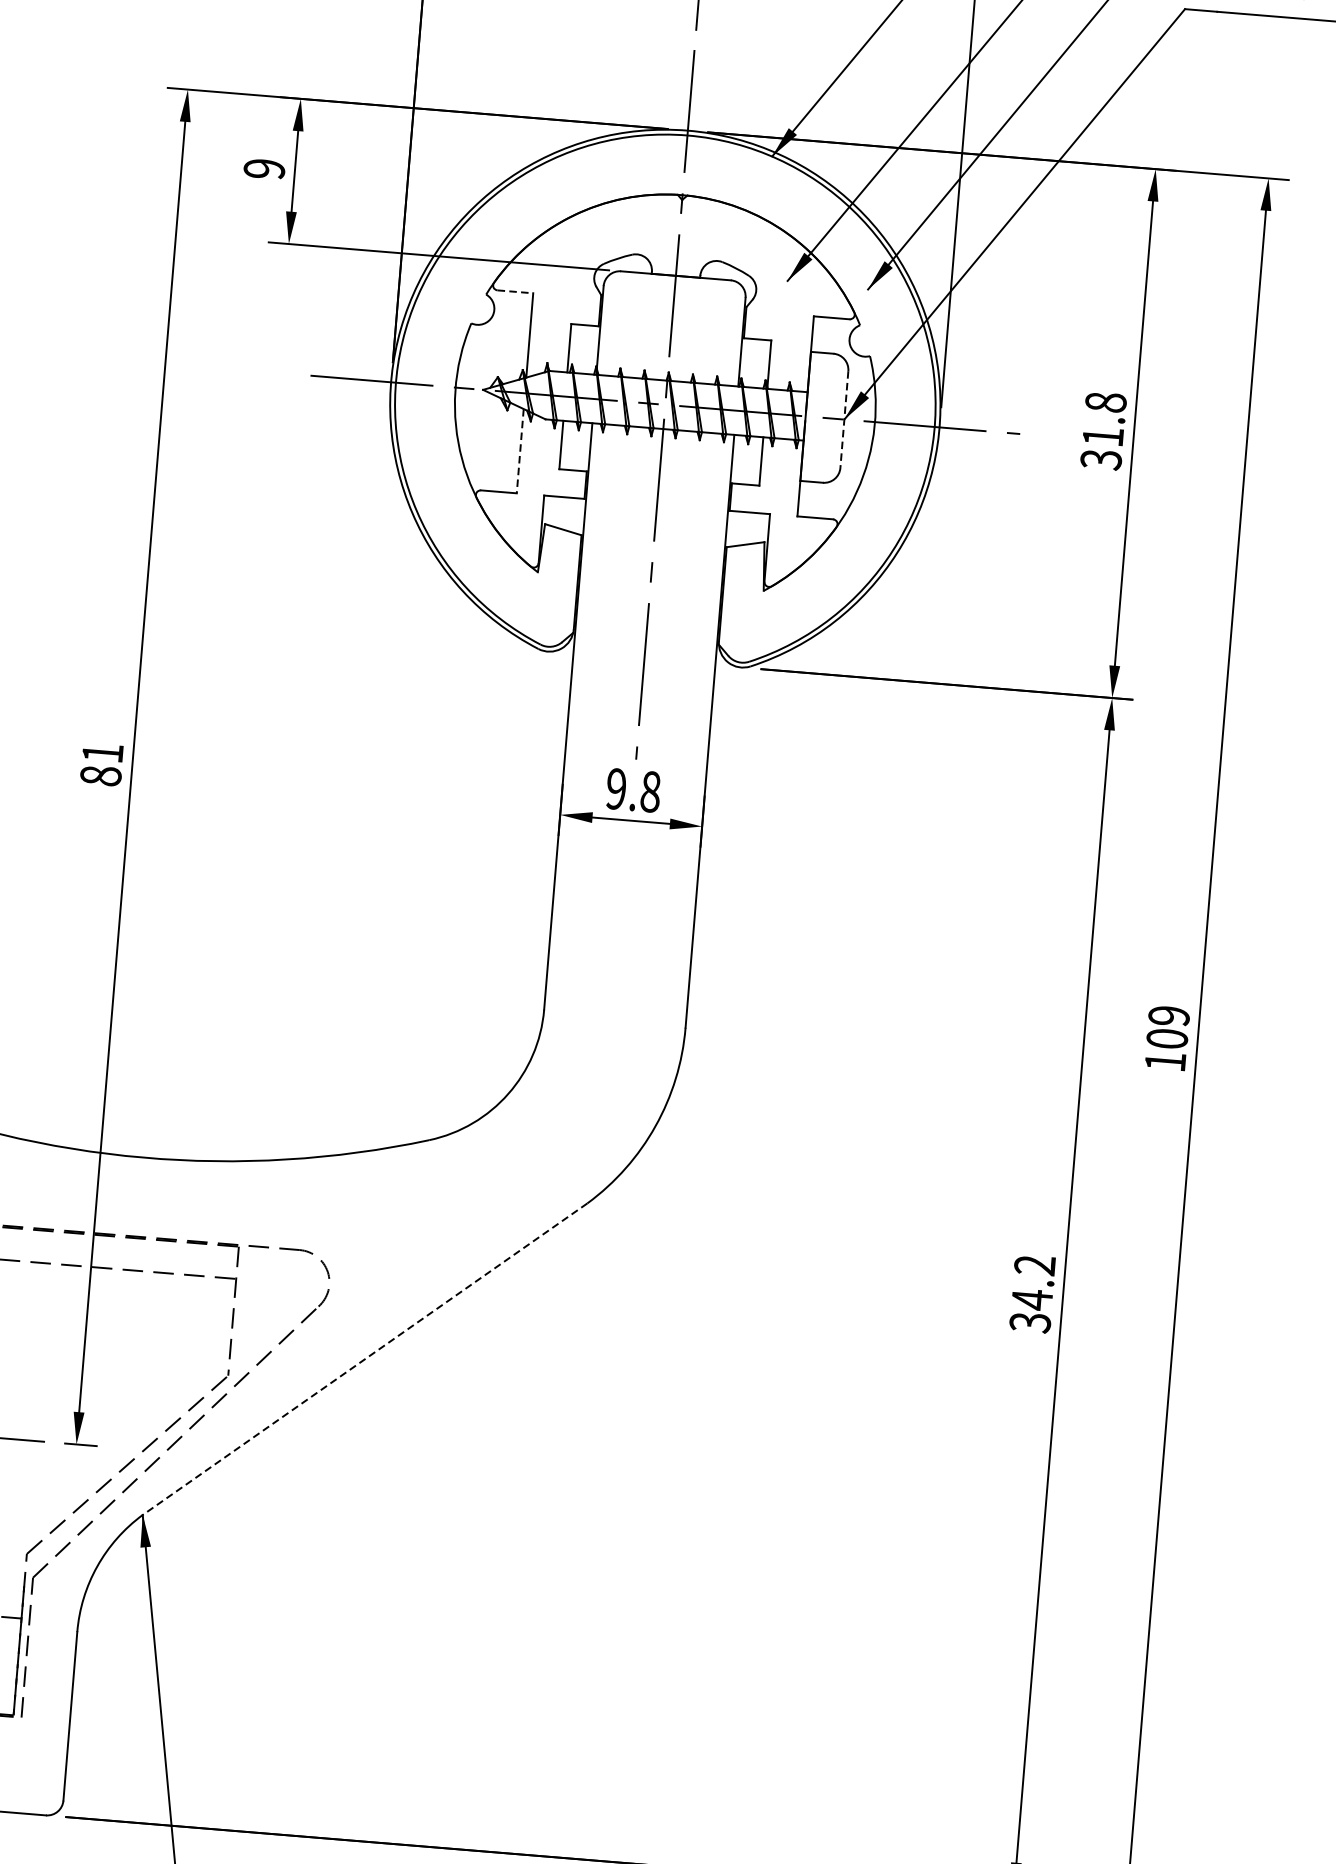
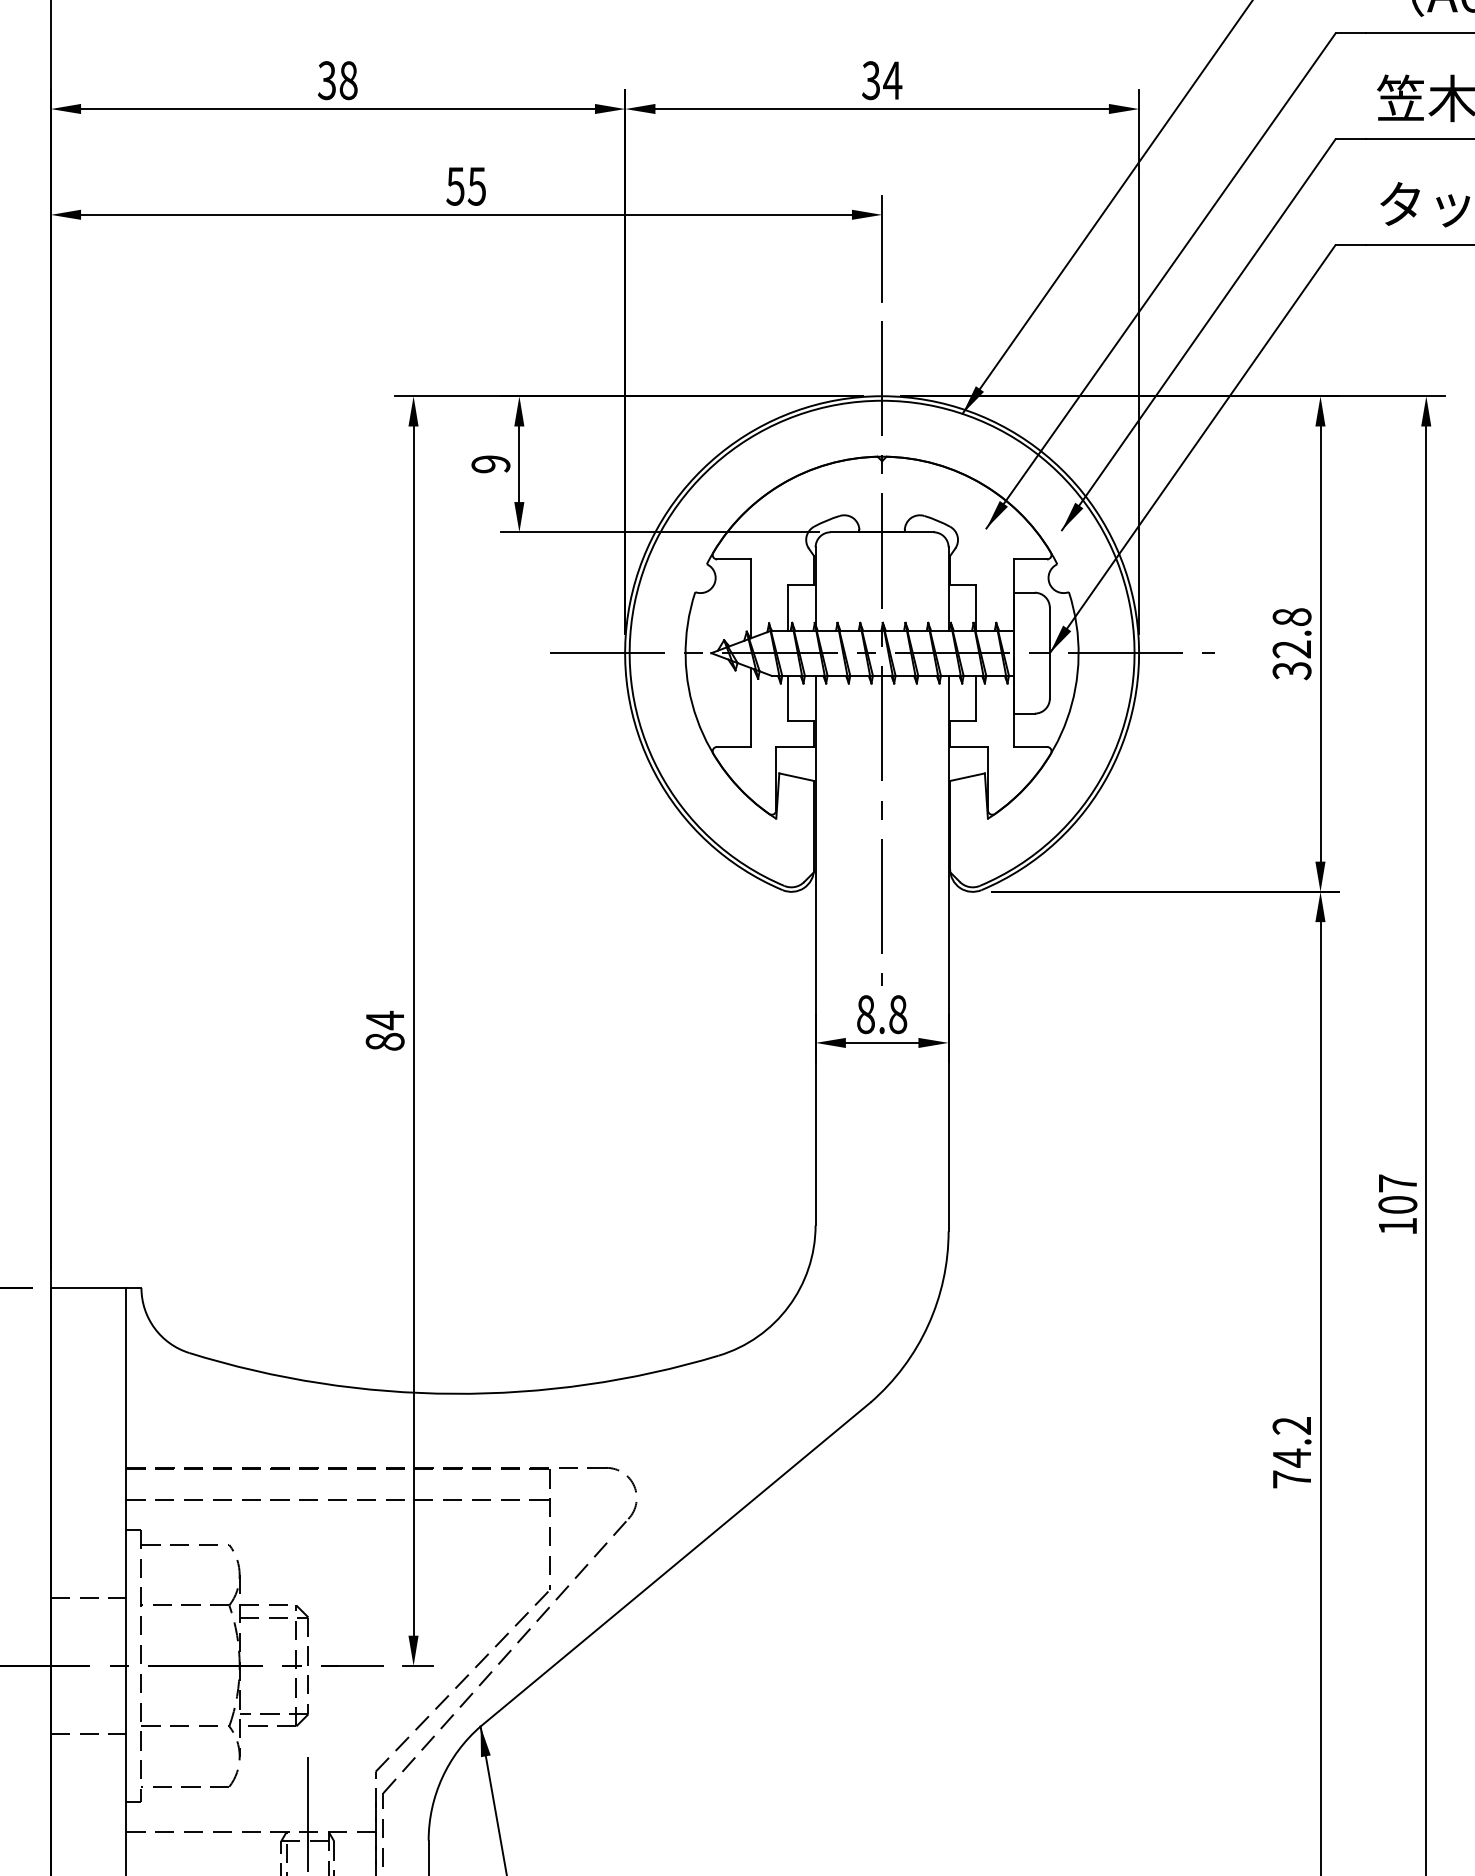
line: (514, 291) -> (733, 559), dashed -> solid
line: (843, 419) -> (1049, 653), dashed -> solid
text: (1102, 436) -> (1291, 649), 31.8 -> 32.8
line: (520, 451) -> (750, 707), dashed -> solid
text: (102, 753) -> (384, 1020), 81 -> 84
text: (615, 788) -> (865, 1014), 9.8 -> 8.8
text: (1168, 1015) -> (1397, 1183), 109 -> 107
text: (1029, 1322) -> (1291, 1479), 34.2 -> 74.2
line: (364, 1359) -> (675, 1564), dashed -> solid

